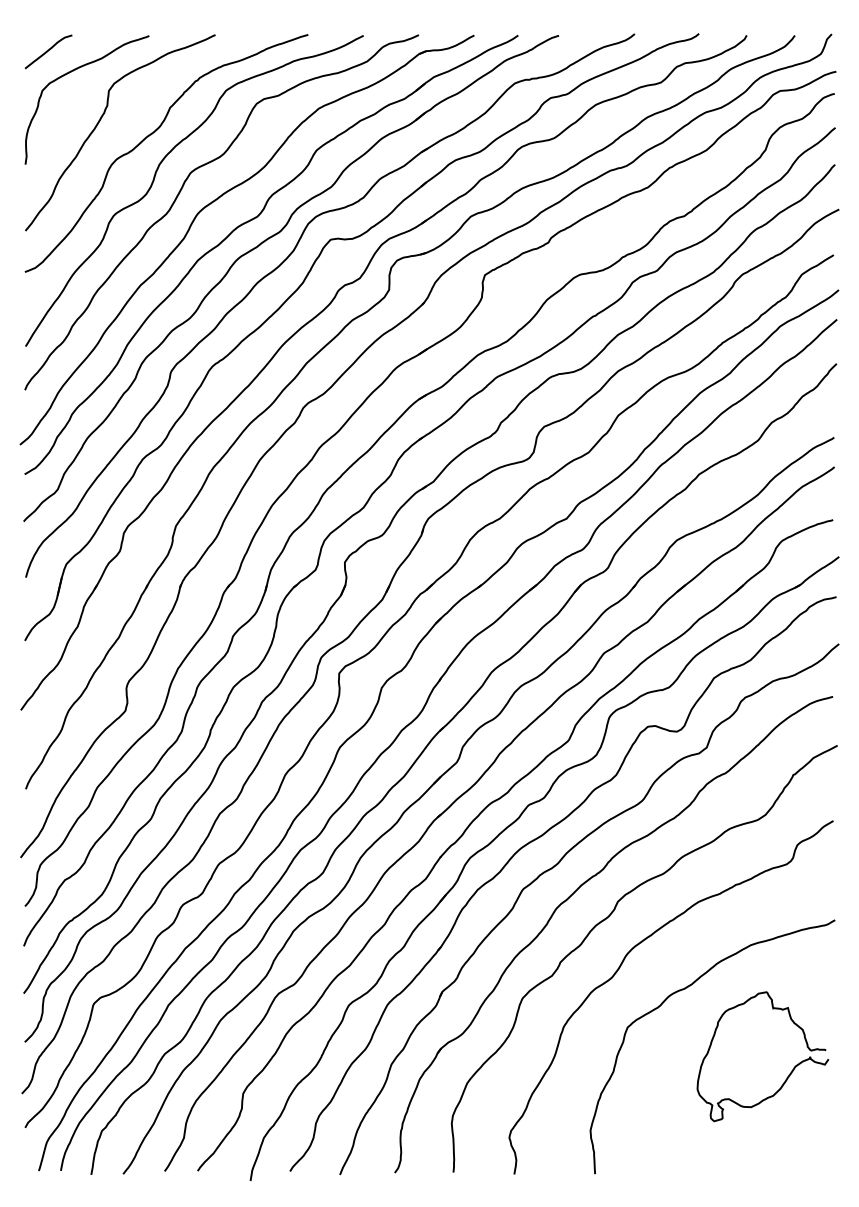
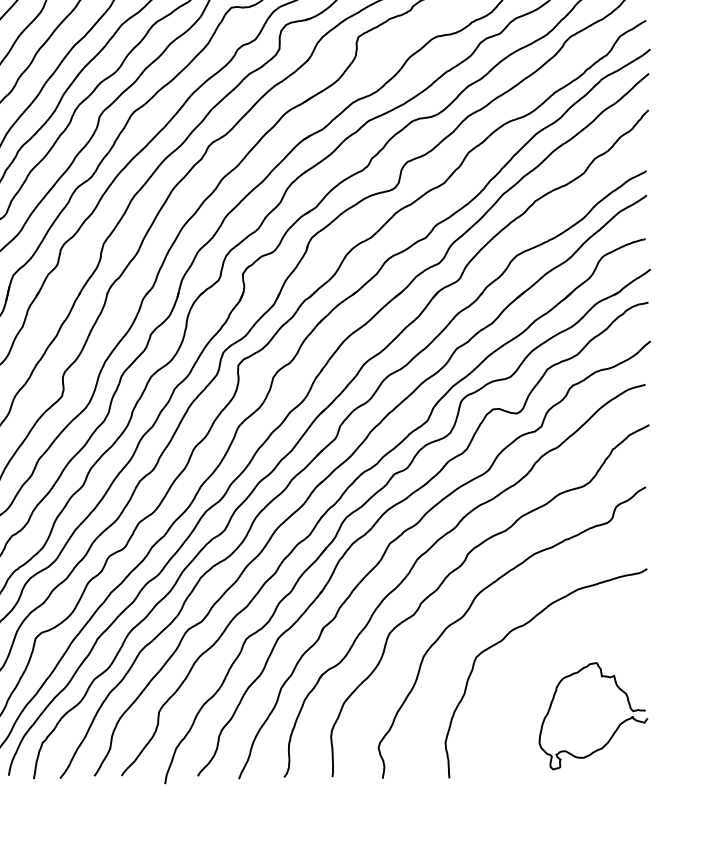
curve: (786, 1077) -> (612, 733), moved

